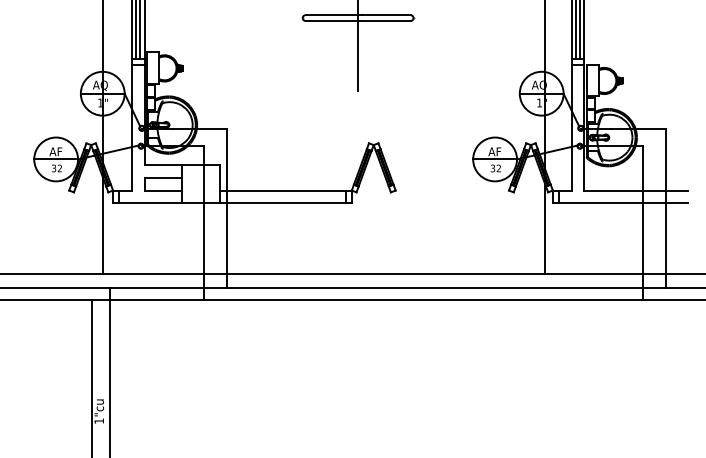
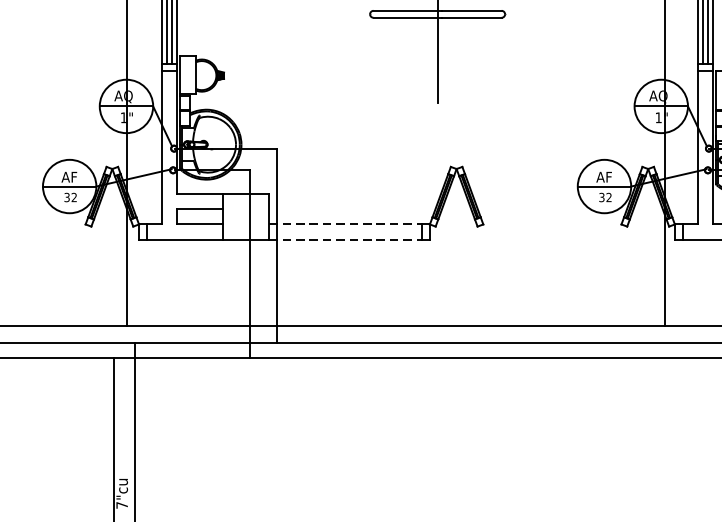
line: (282, 190) -> (345, 224), solid -> dashed
line: (282, 203) -> (345, 240), solid -> dashed
text: (98, 420) -> (121, 504), 1"cu -> 7"cu

